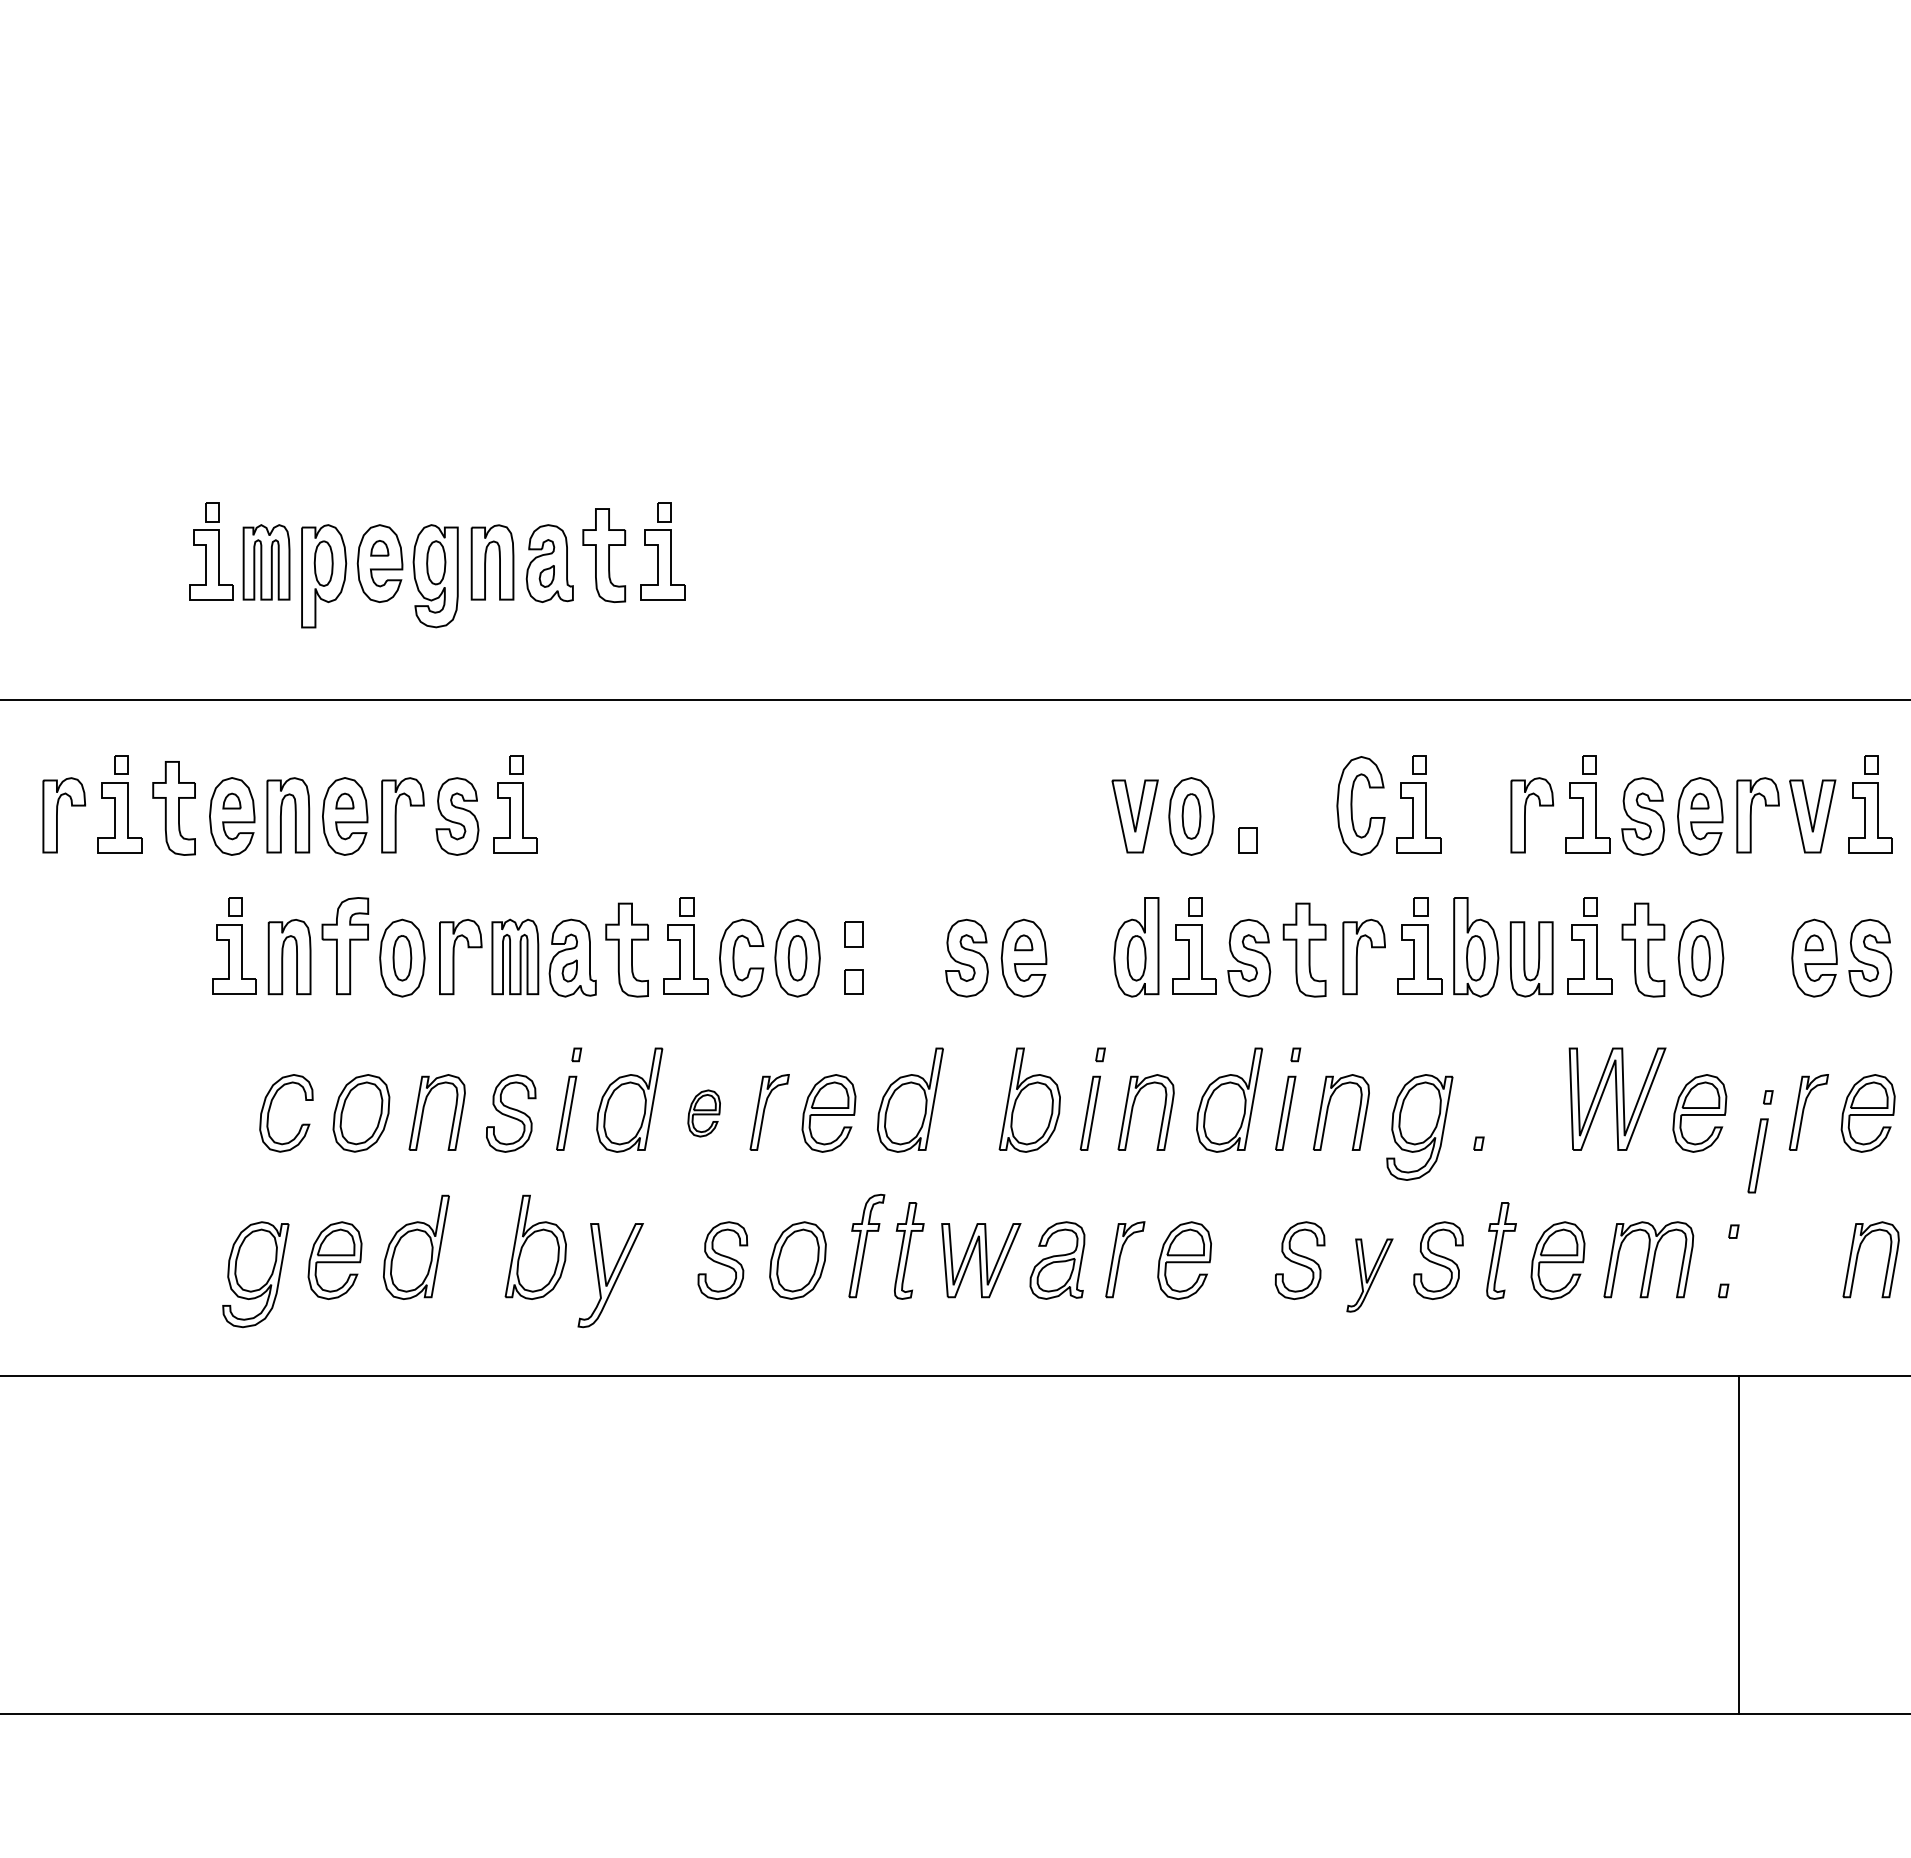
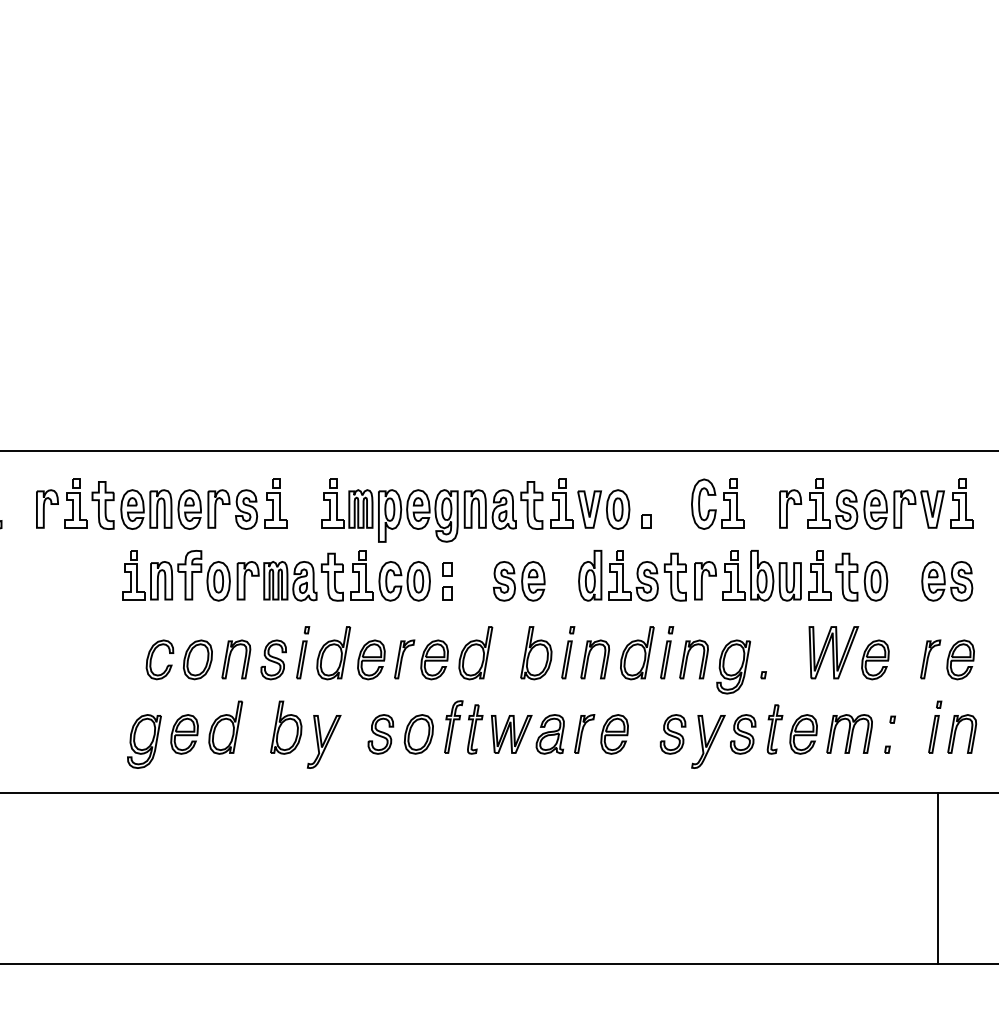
part: (437, 565) -> (447, 510), moved
part: (704, 1112) -> (371, 659), size x1.67
part: (1761, 1140) -> (935, 726), moved
part: (1370, 1274) -> (708, 741), size x1.43
line: (1739, 1543) -> (938, 877), moved

